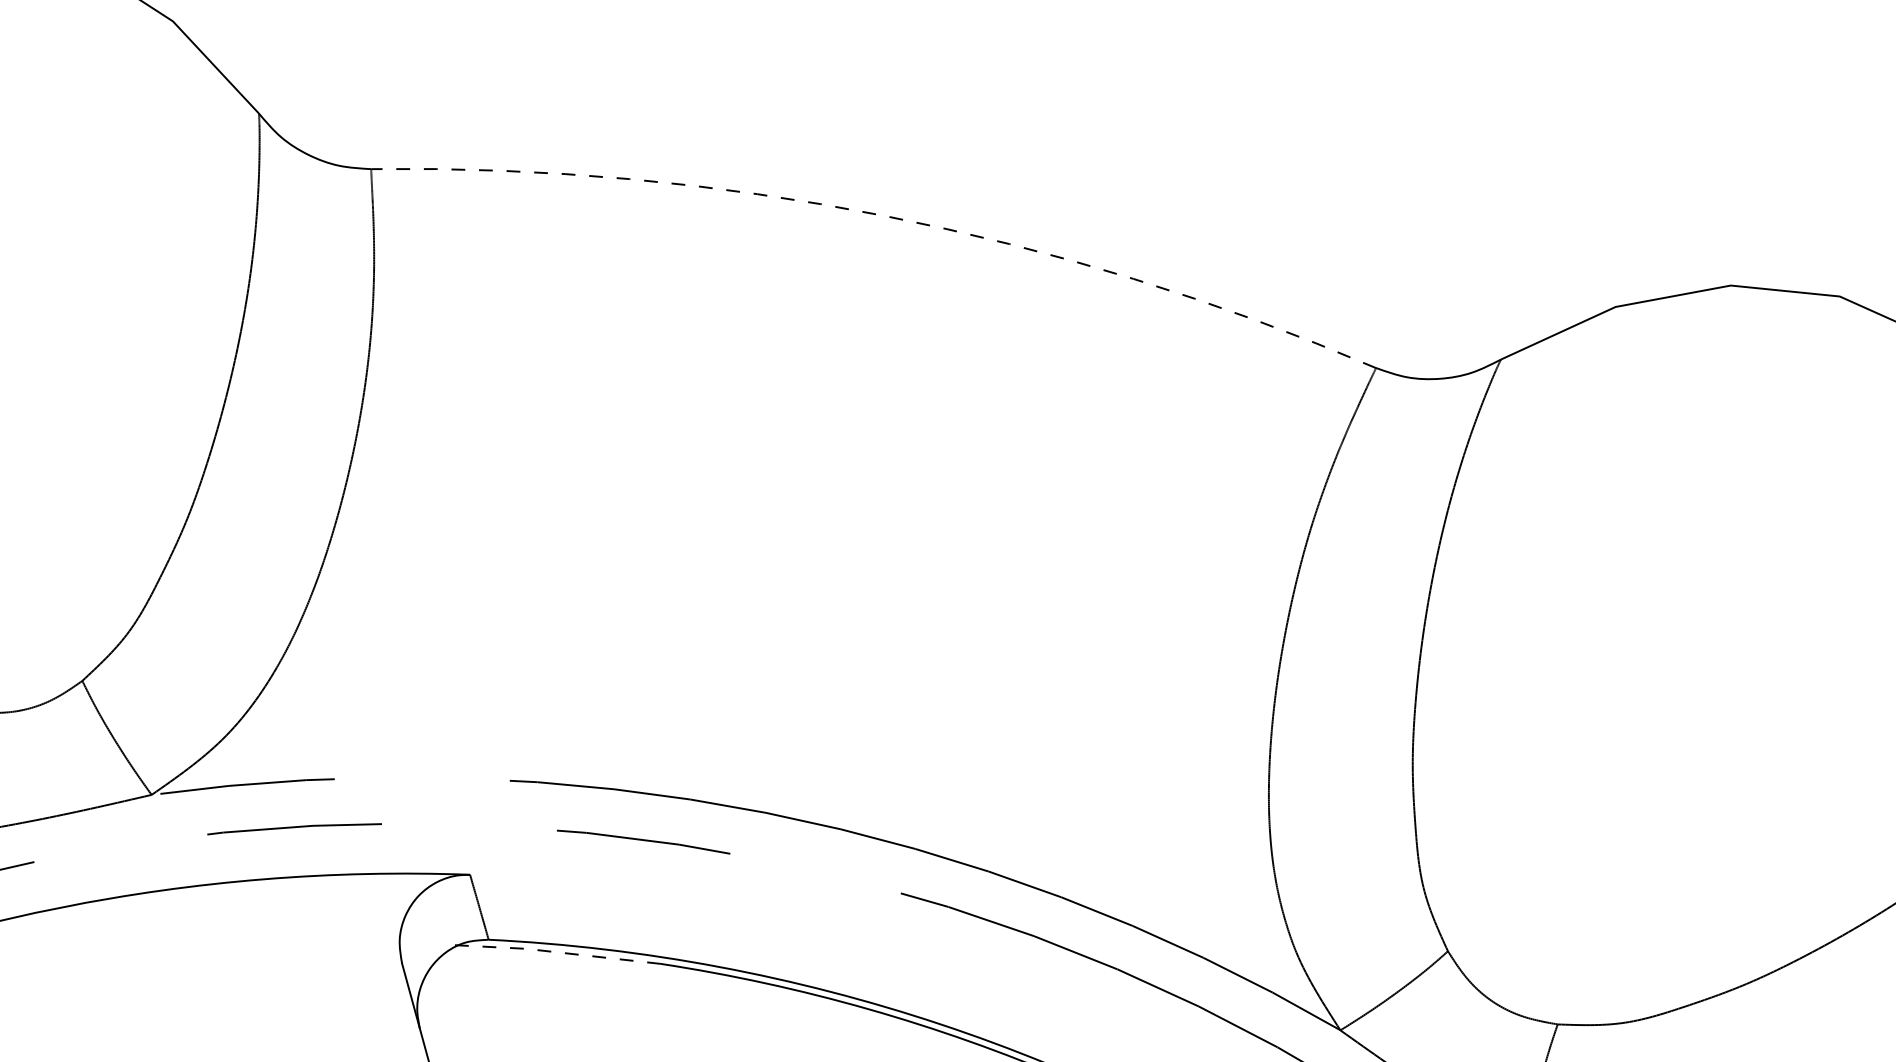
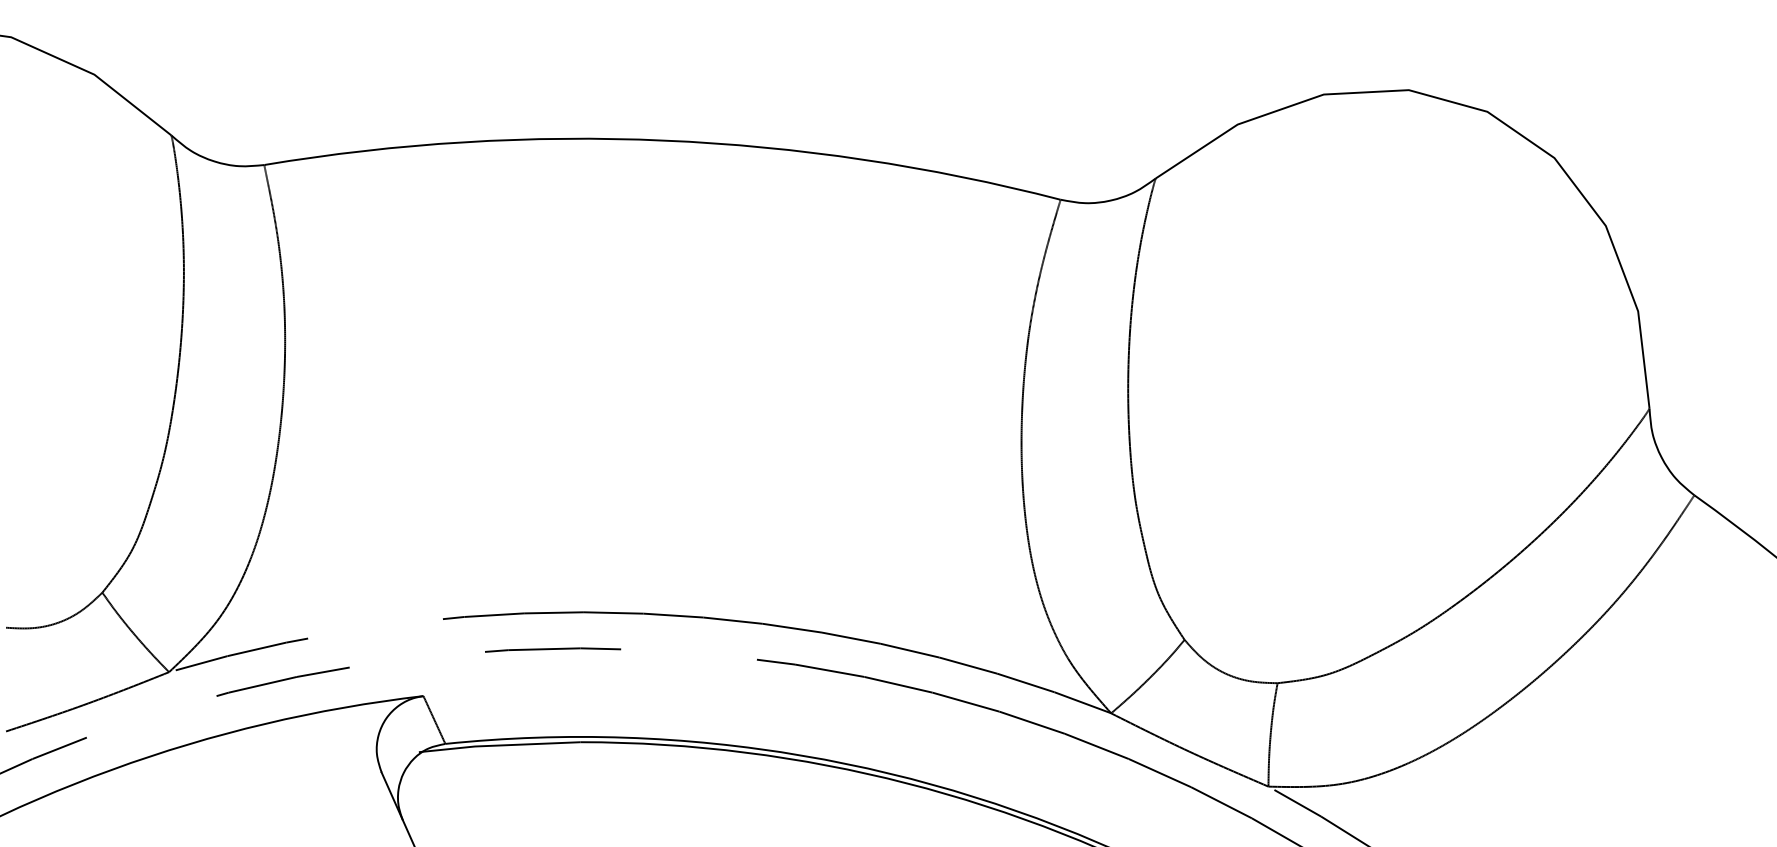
arc: (884, 215) -> (664, 140), dashed -> solid
line: (555, 952) -> (498, 745), dashed -> solid

